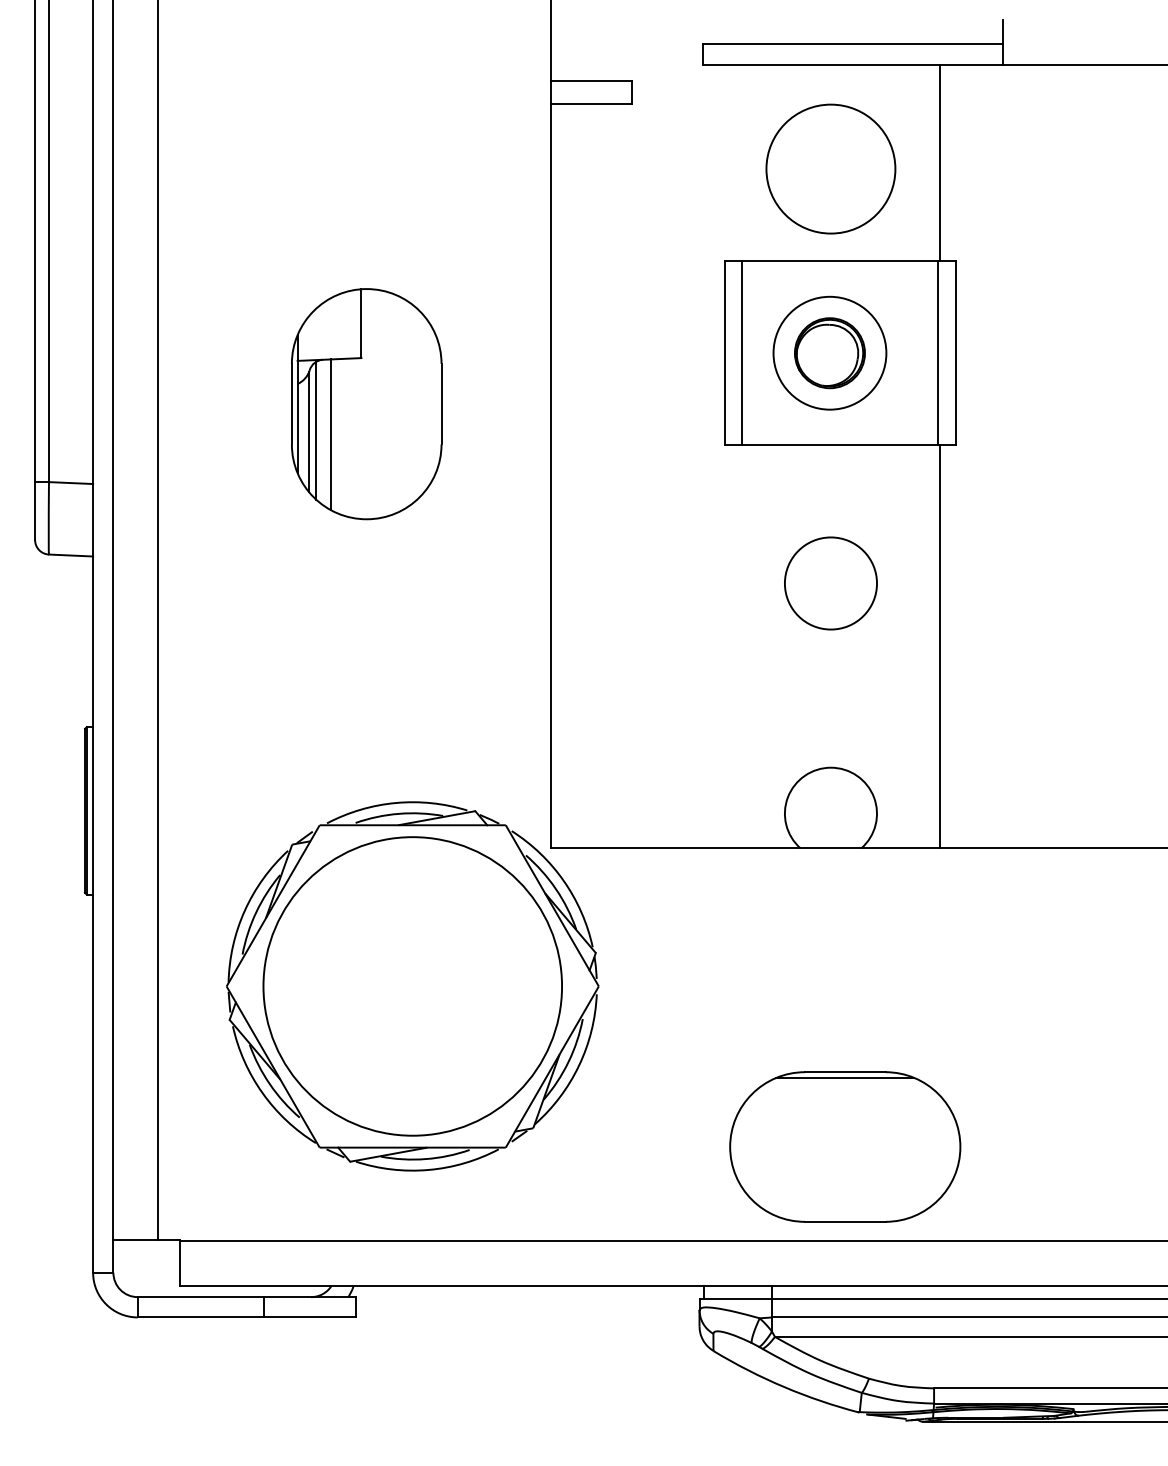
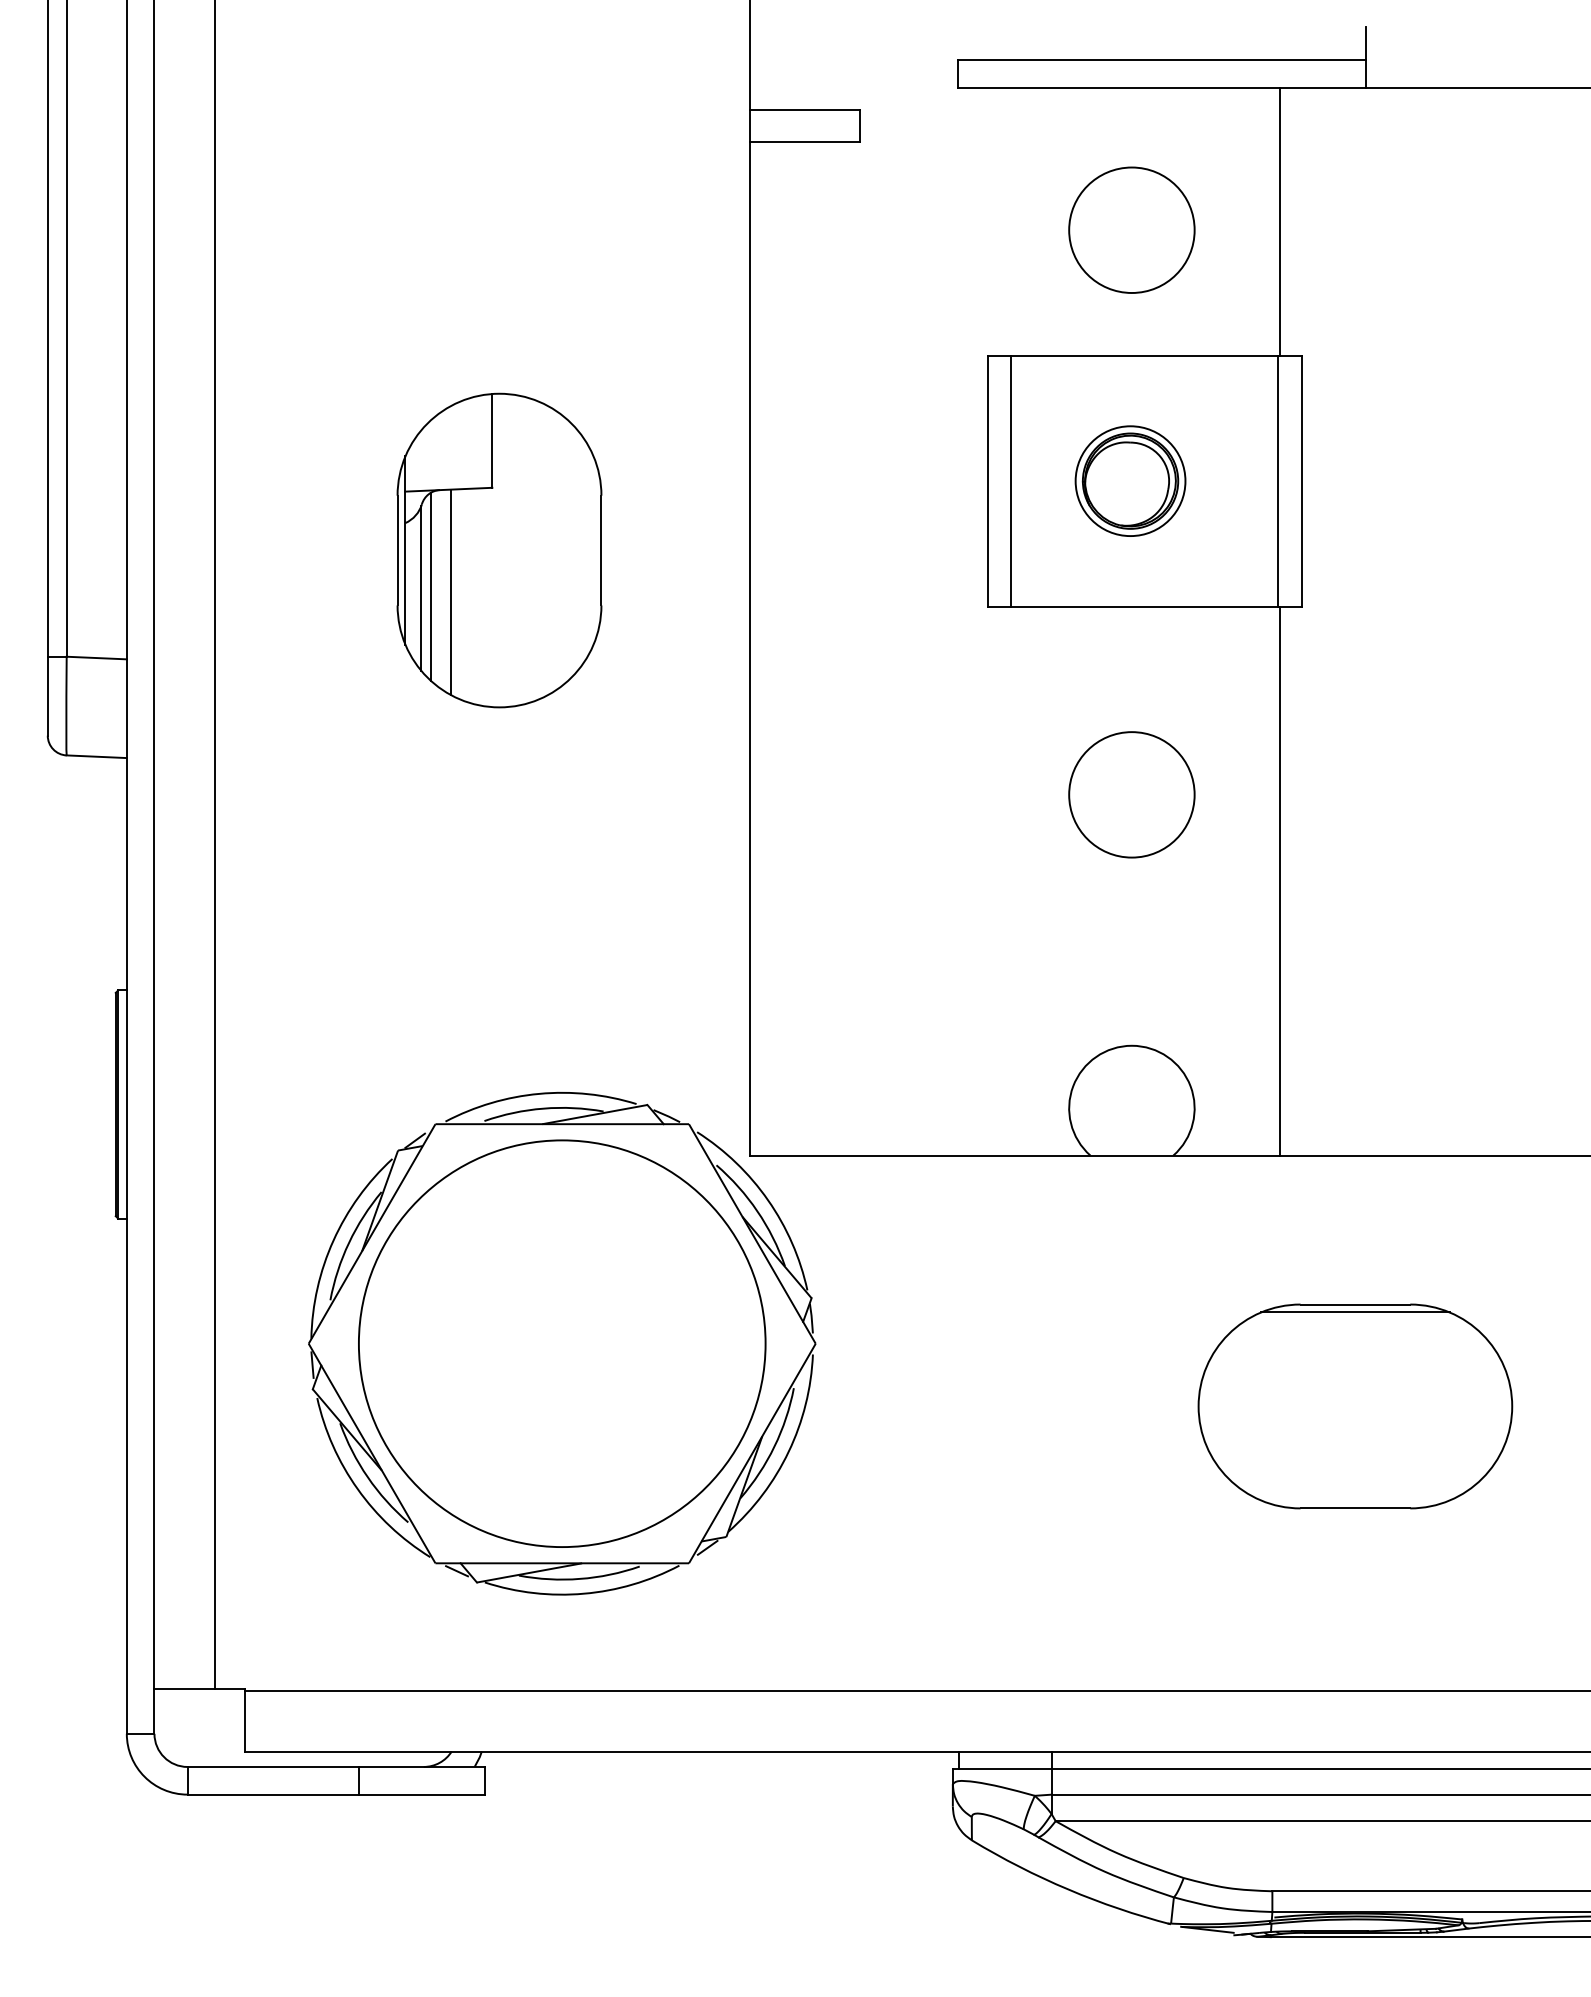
circle: (830, 168) -> (1131, 229), size x0.71
circle: (829, 353) -> (1130, 481), size x0.71
part: (845, 1147) -> (1355, 1406), moved

